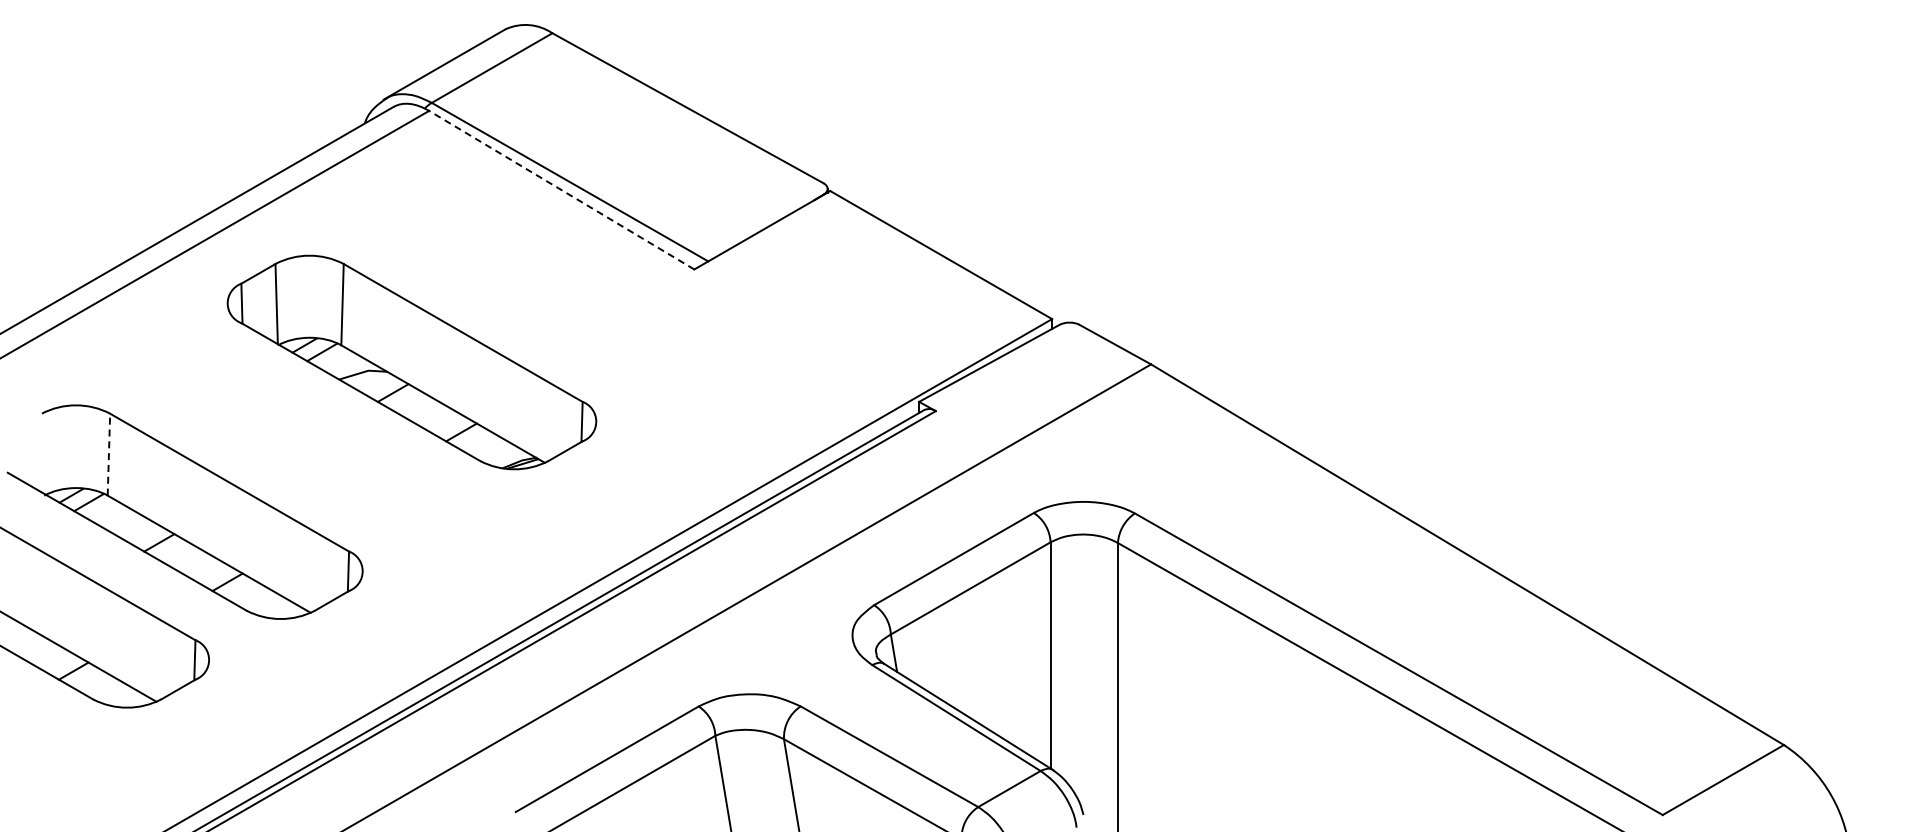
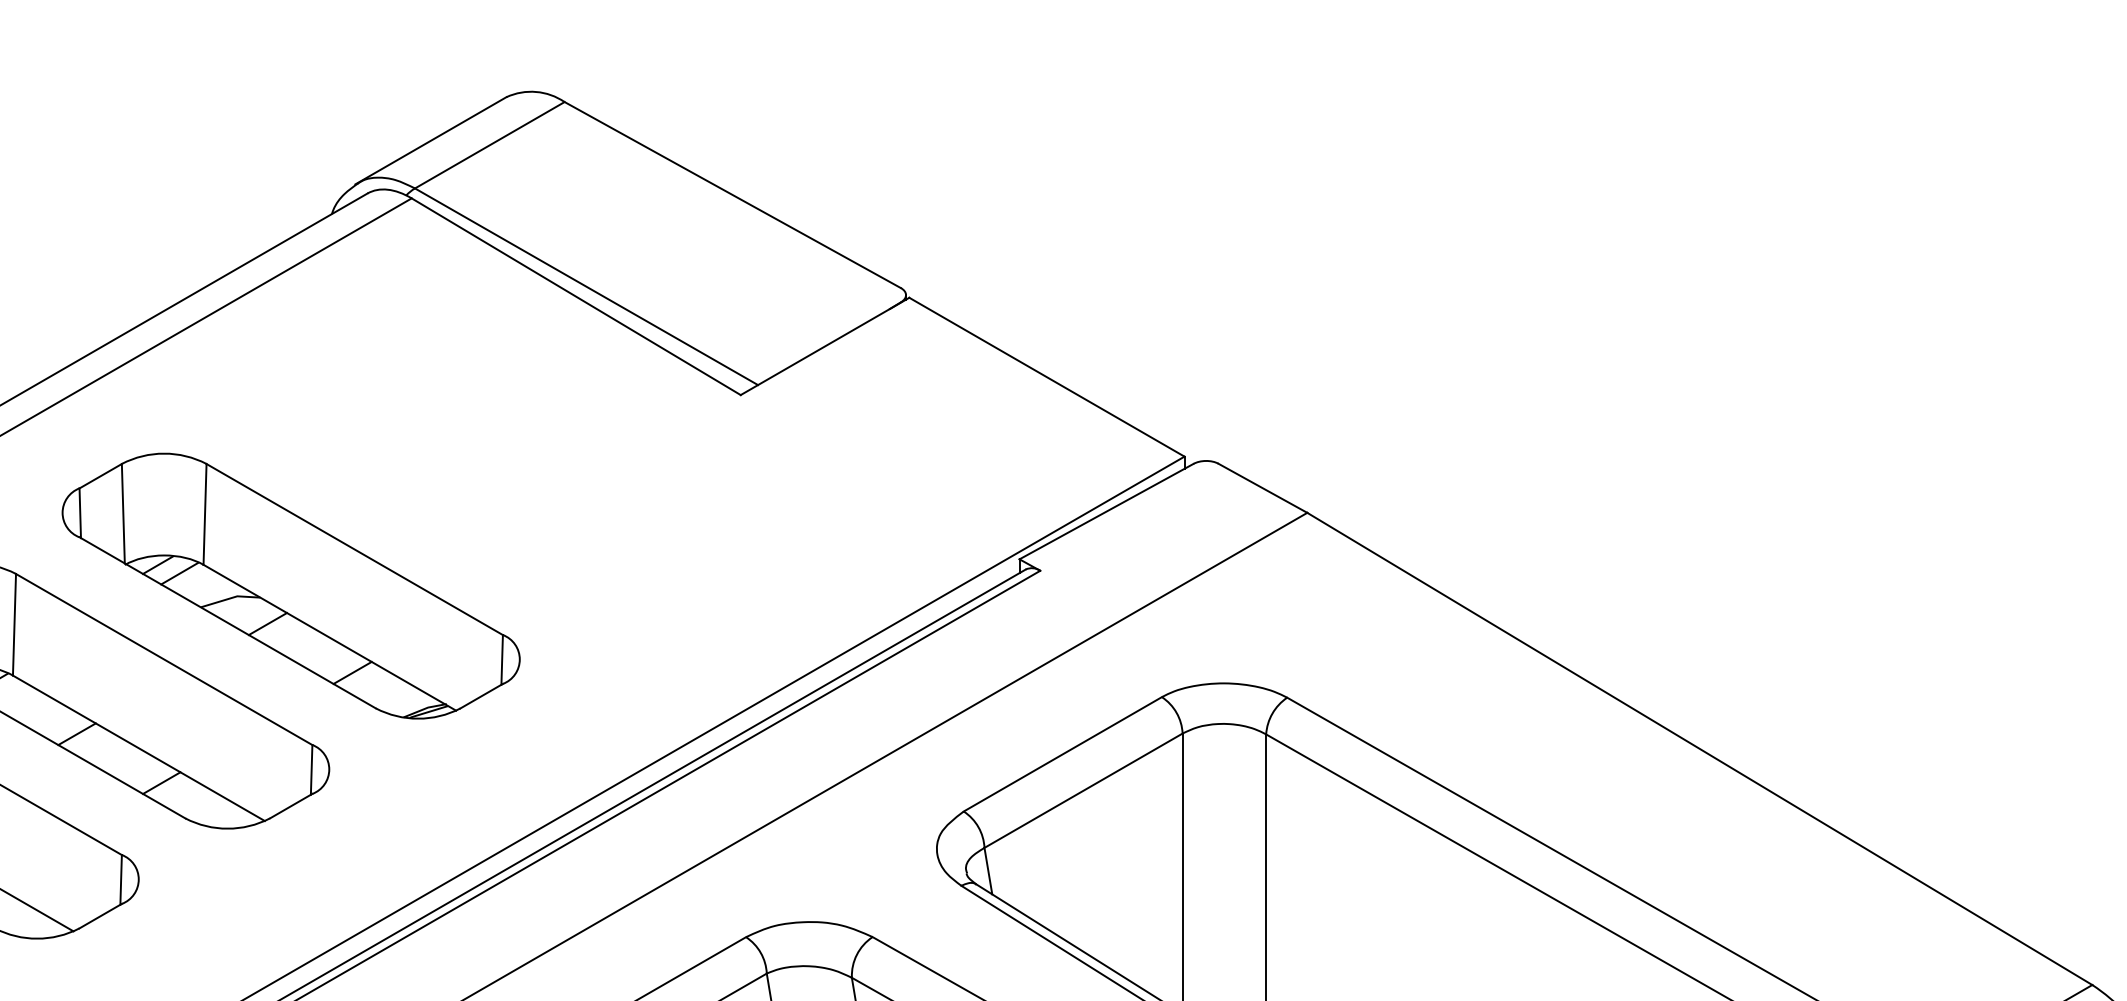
line: (561, 190) -> (575, 297), dashed -> solid
part: (411, 362) -> (290, 586), moved
line: (108, 454) -> (13, 624), dashed -> solid

